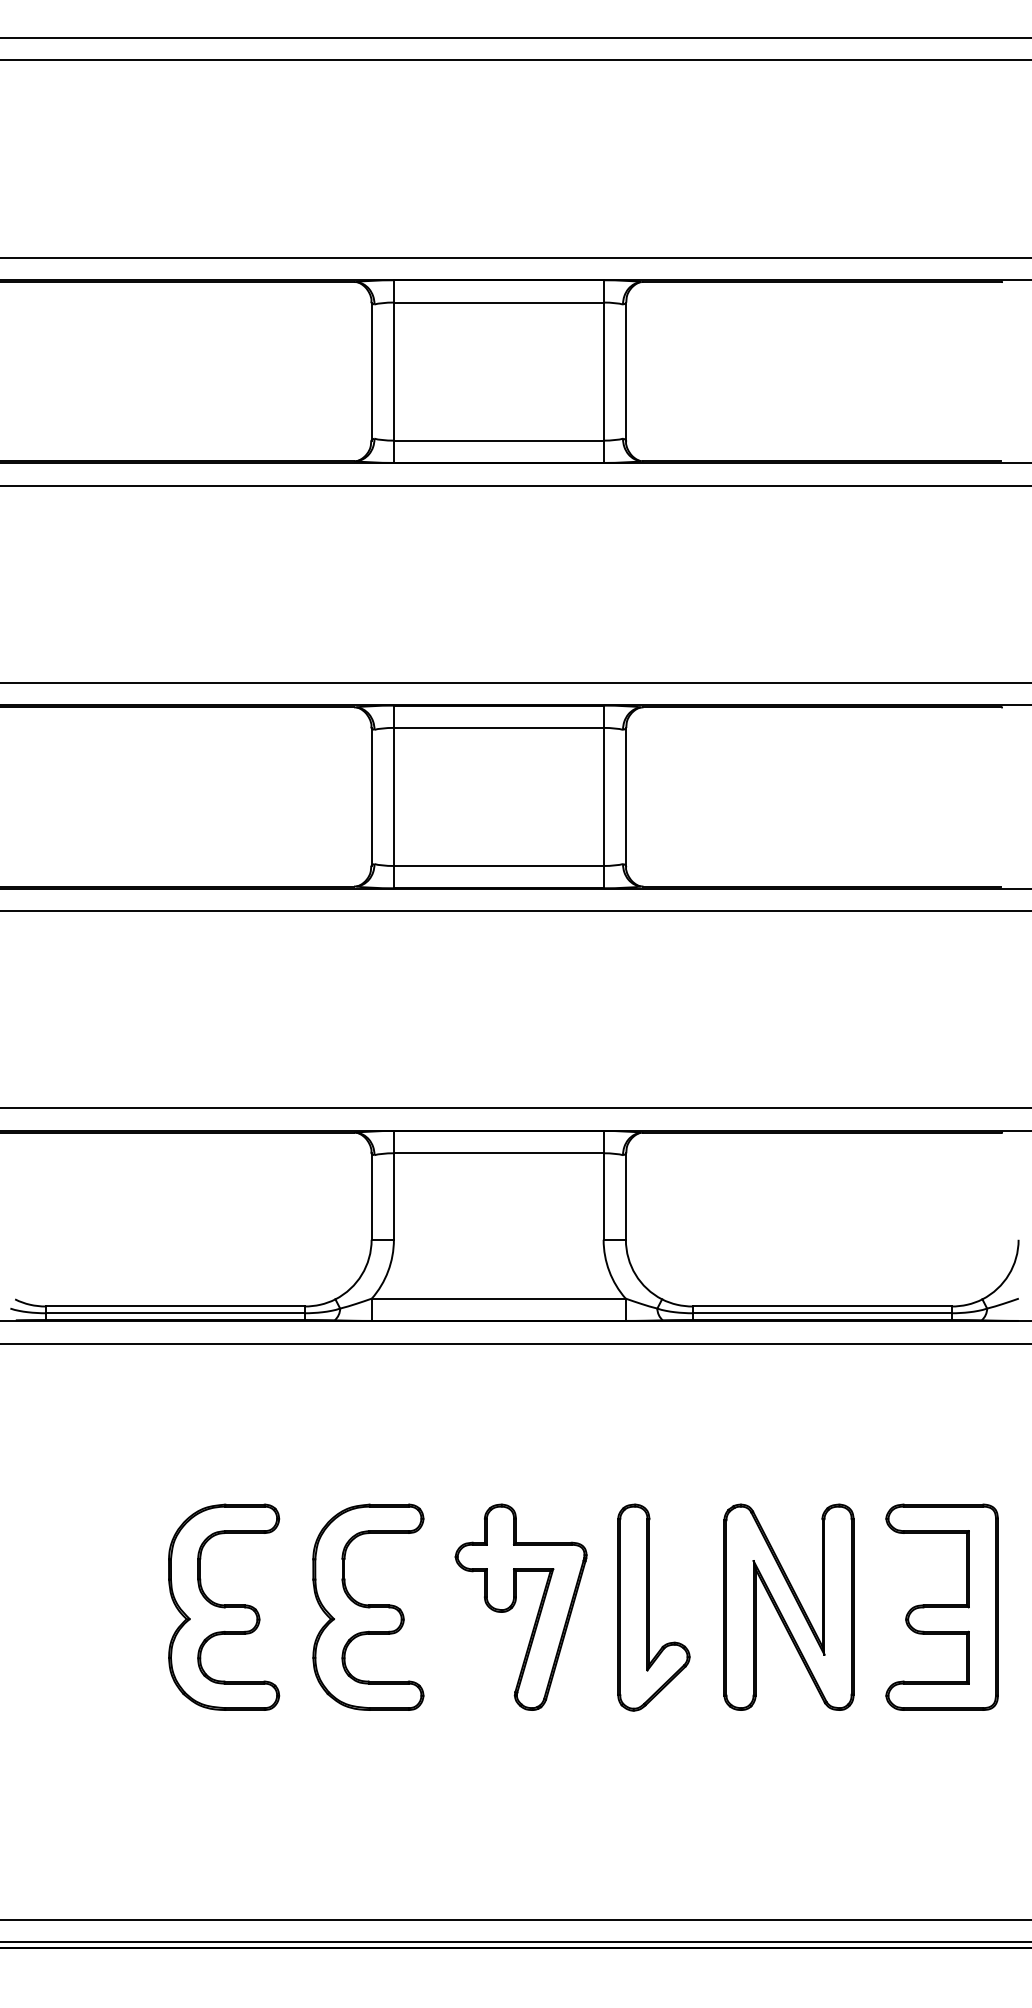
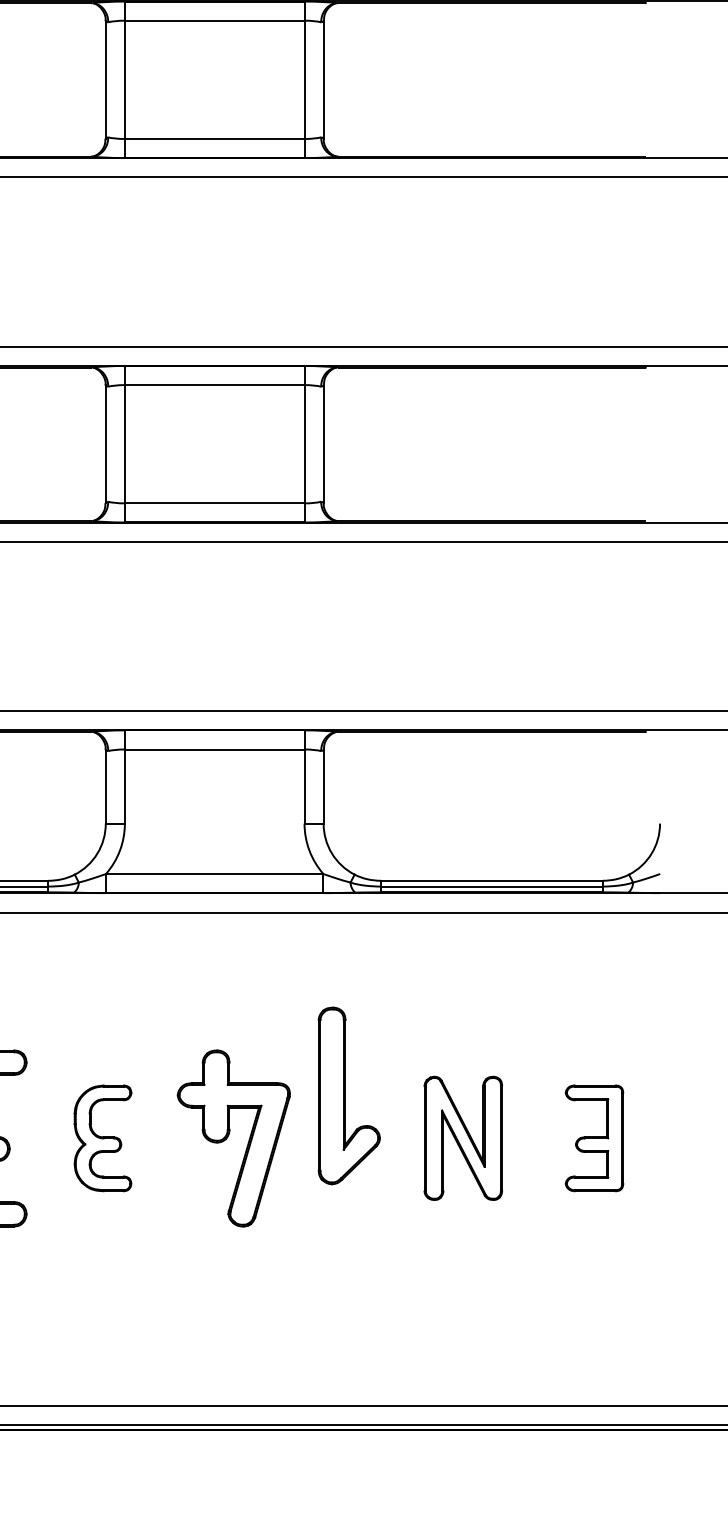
part: (368, 1606) -> (103, 1137), size x0.6
part: (788, 1606) -> (462, 1137), size x0.7
part: (941, 1606) -> (593, 1137), size x0.6
part: (653, 1607) -> (348, 1095), moved

